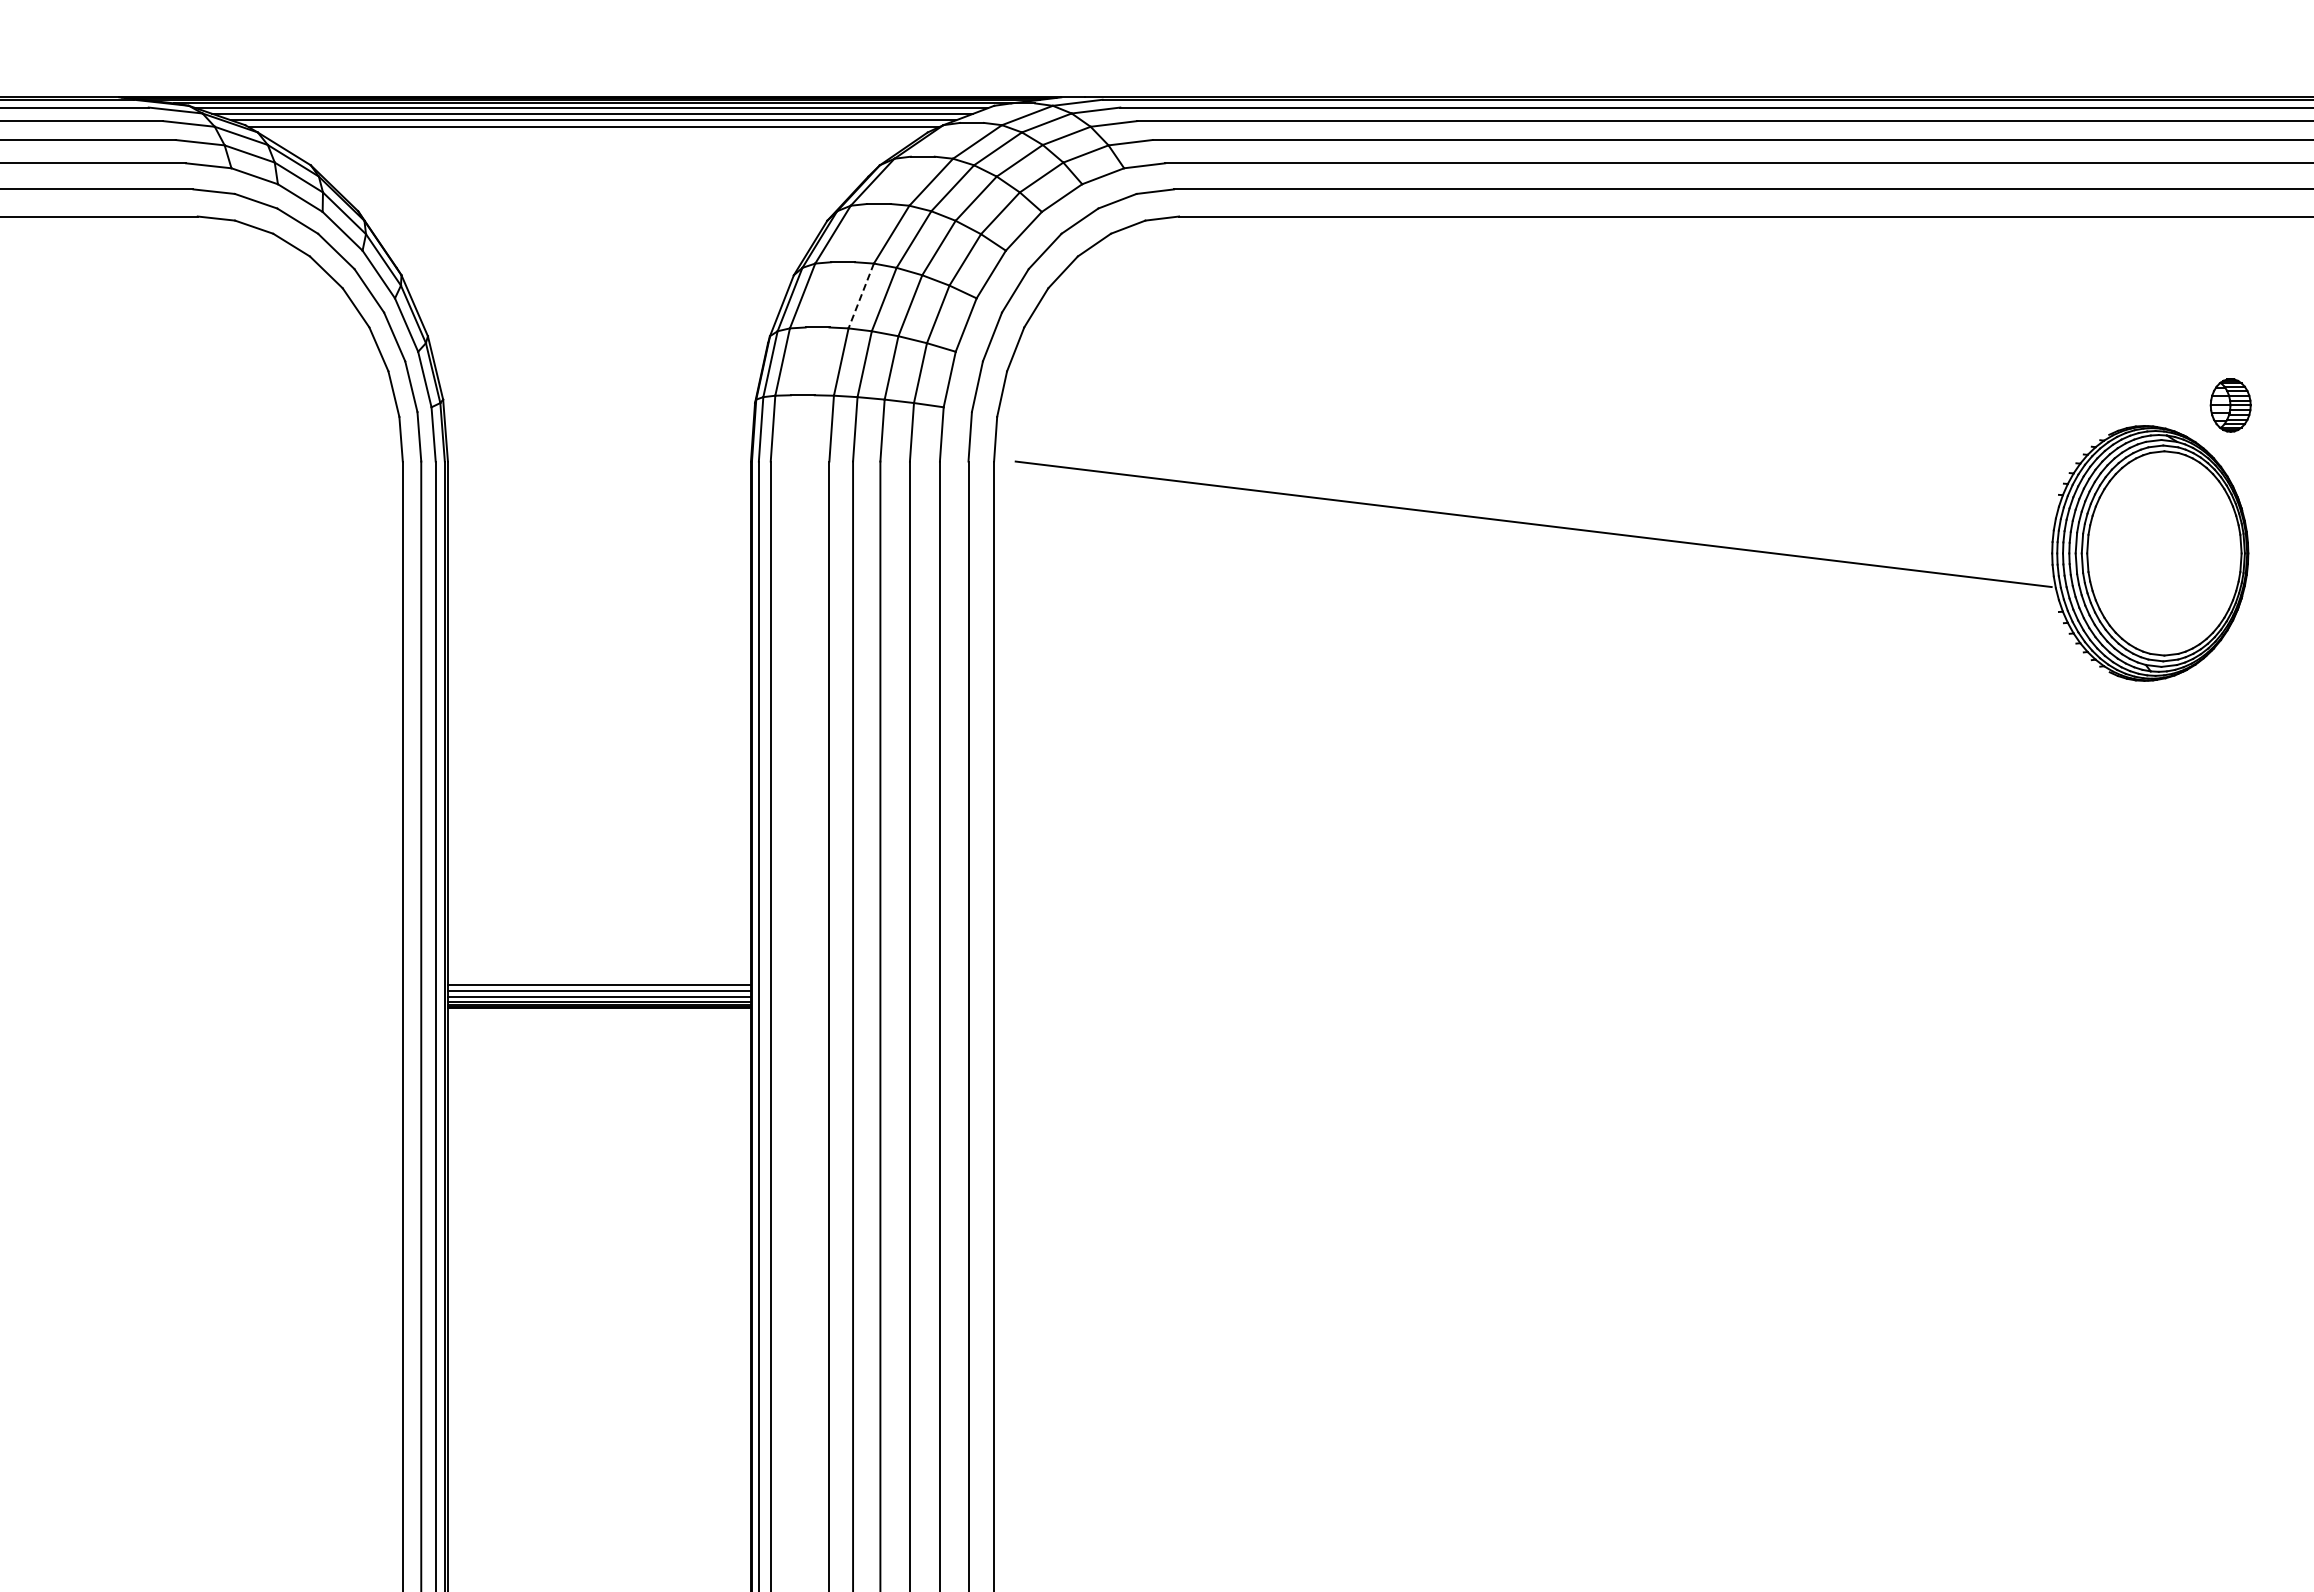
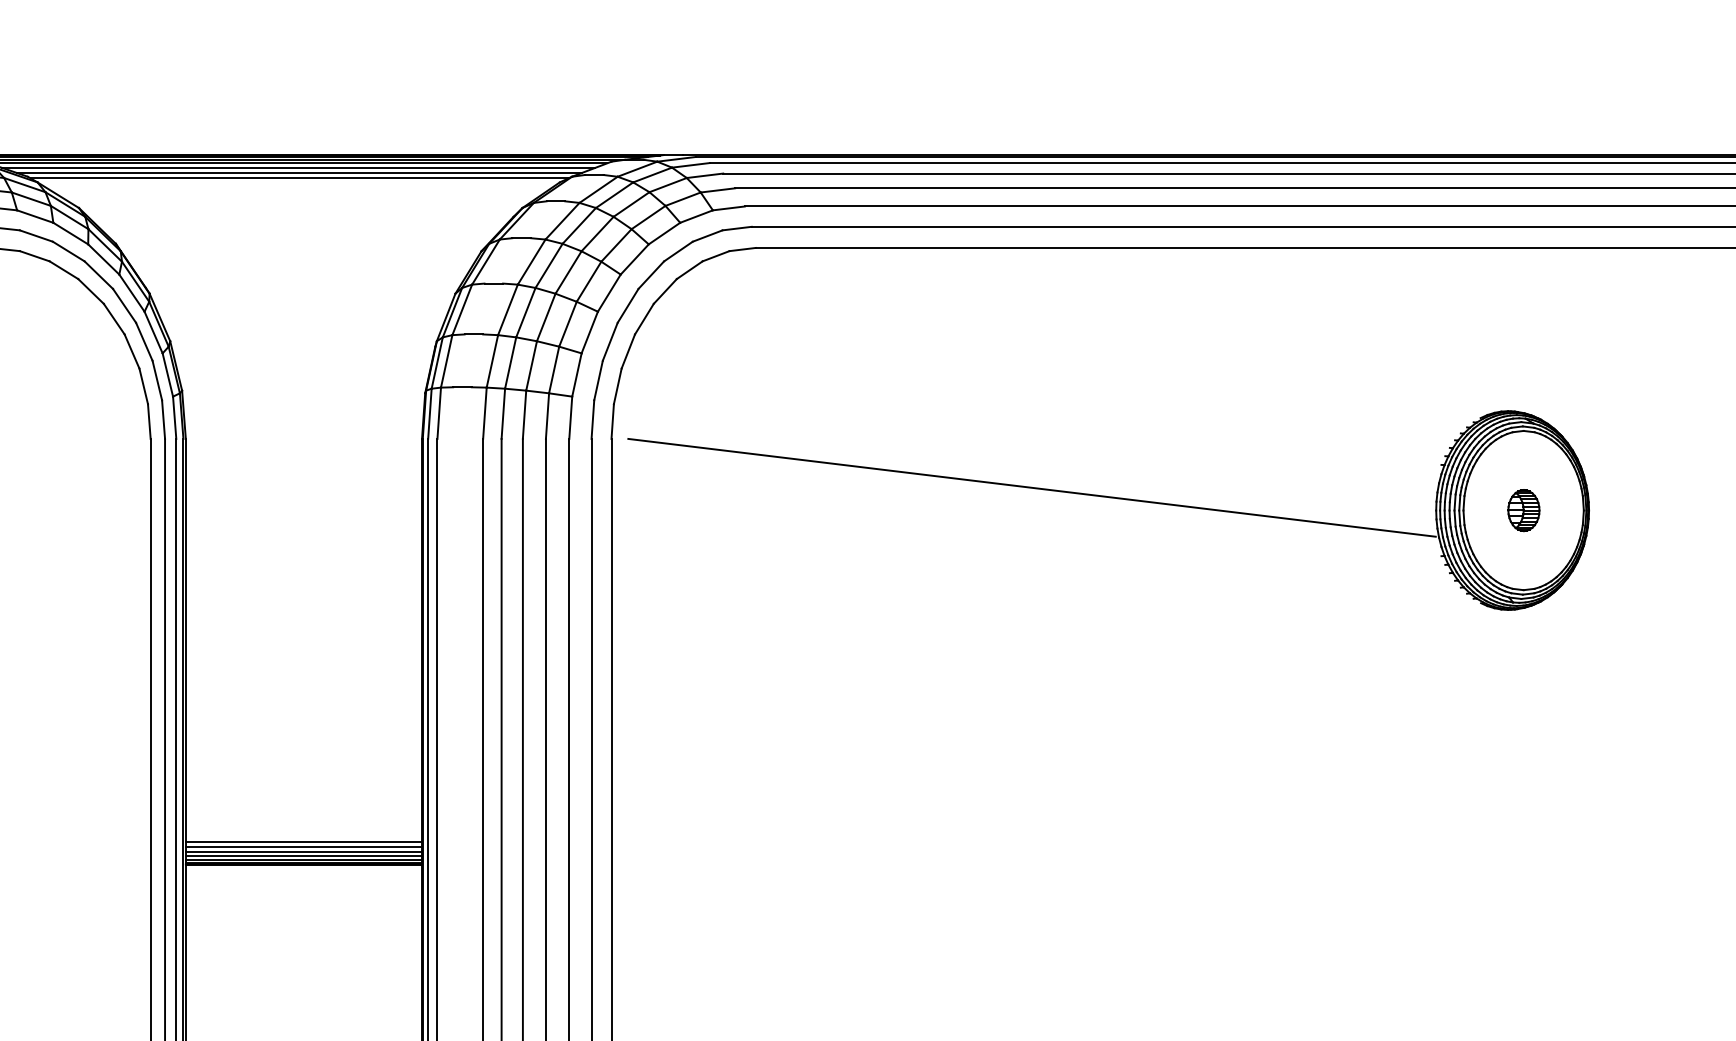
line: (861, 296) -> (508, 310), dashed -> solid
part: (2230, 405) -> (1523, 510), moved
line: (598, 978) -> (303, 841), added

